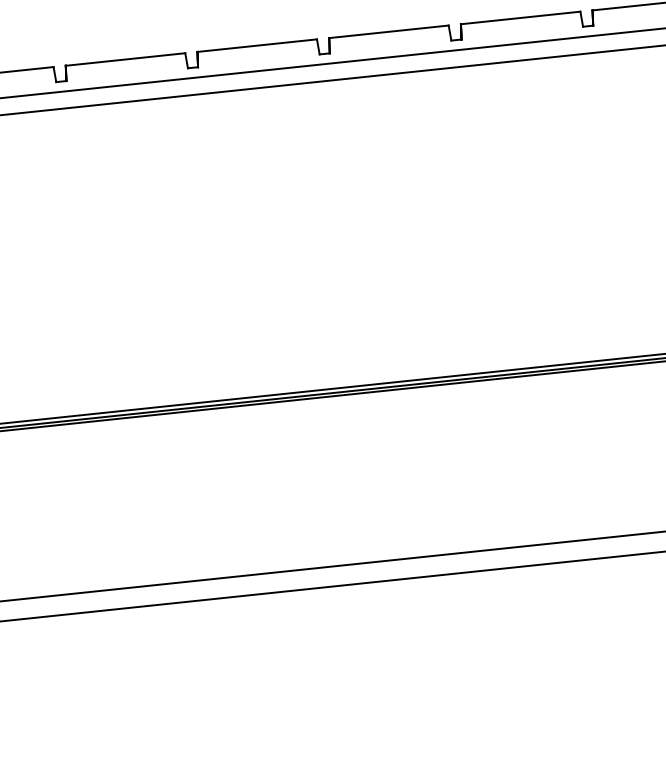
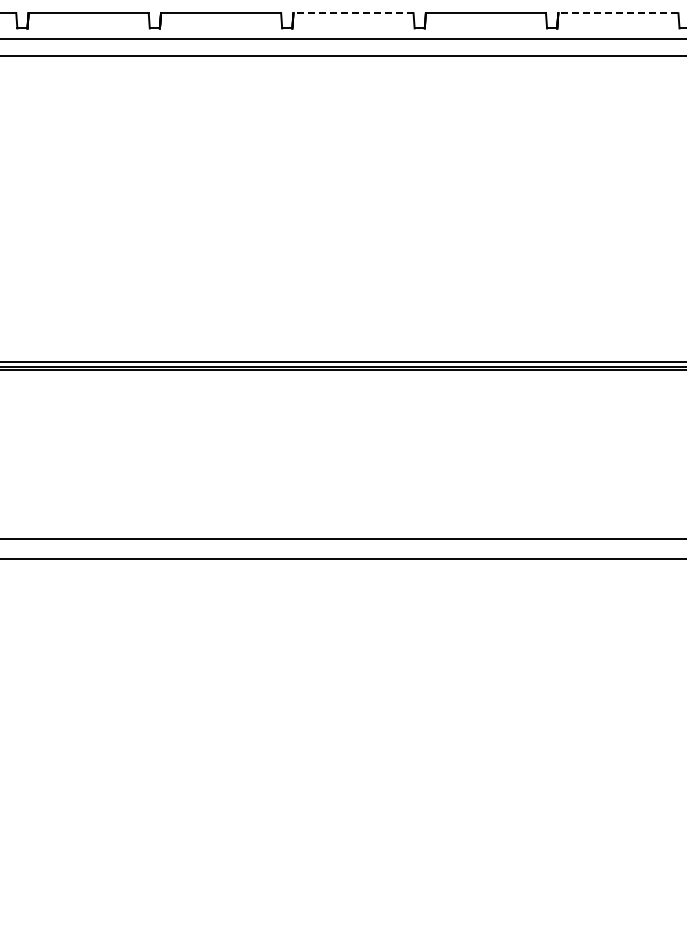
line: (519, 18) -> (617, 13), solid -> dashed
line: (257, 45) -> (353, 13), solid -> dashed

